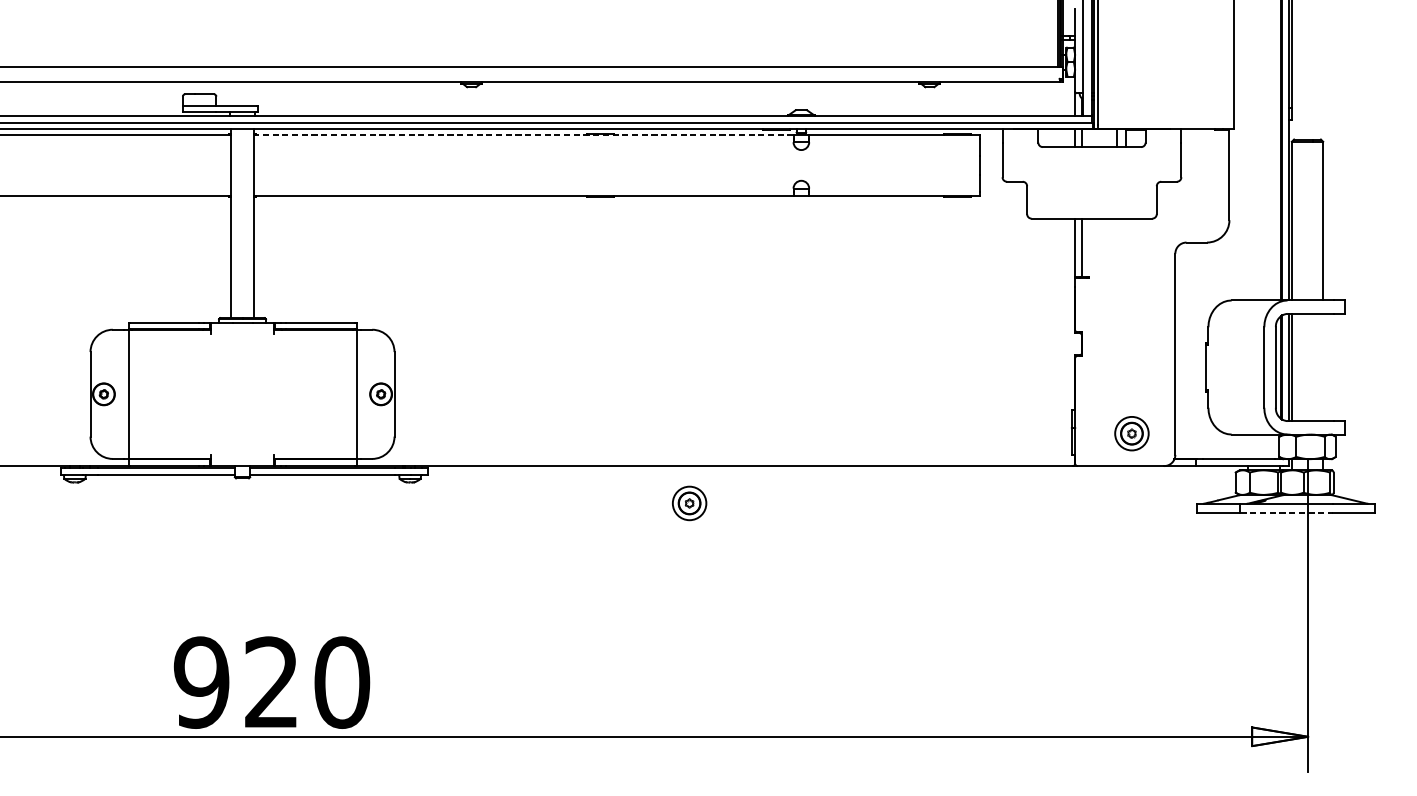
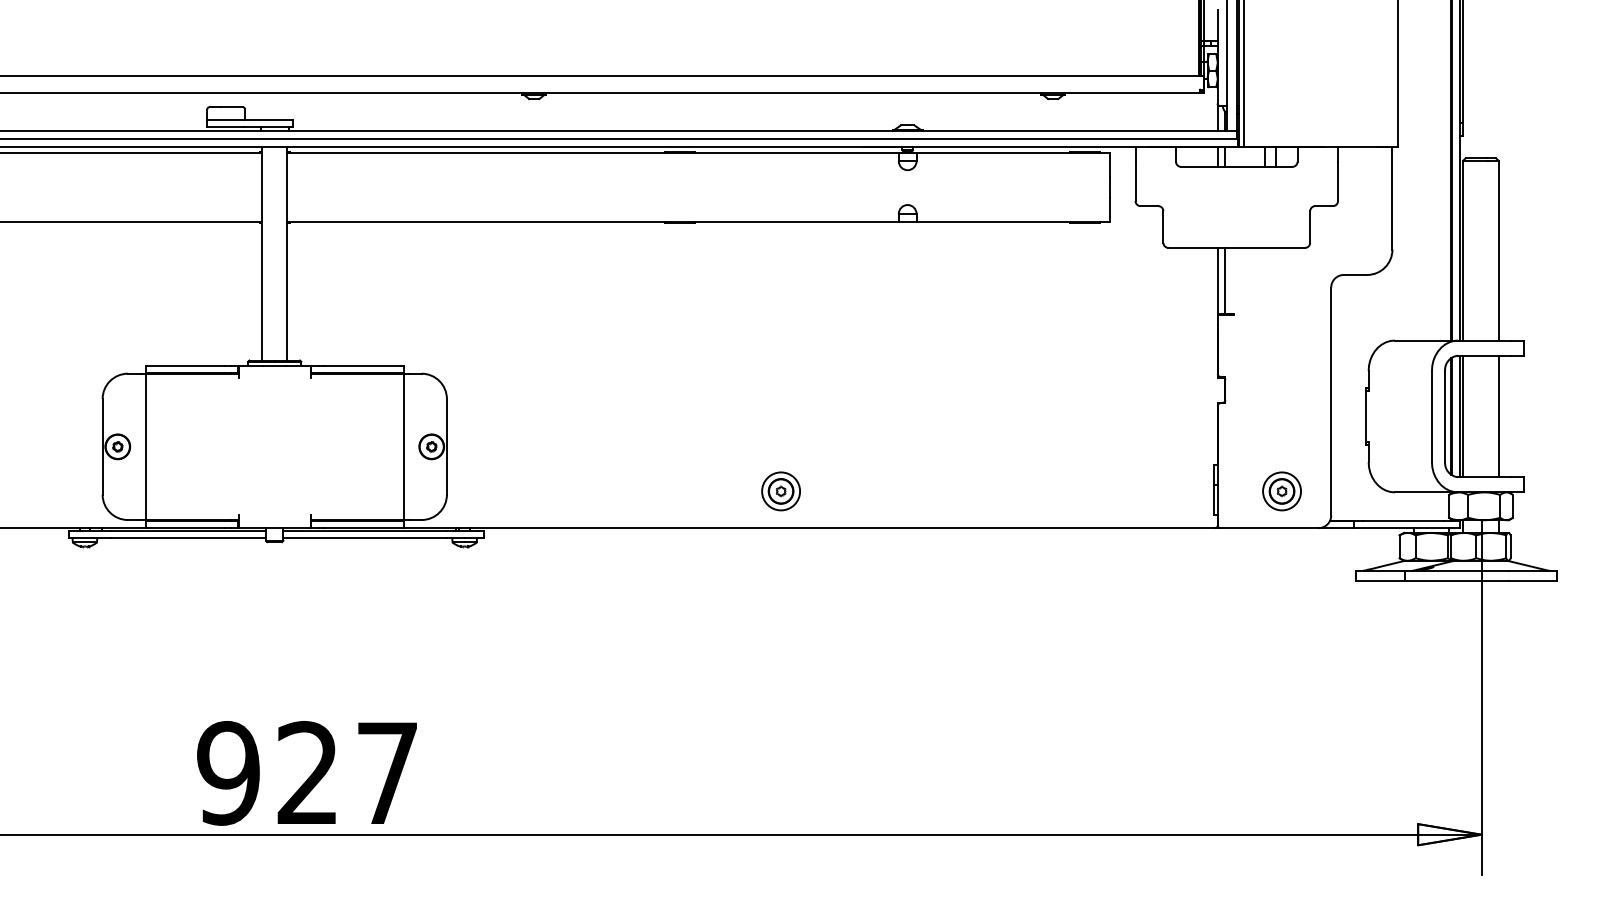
line: (523, 135) -> (593, 153), dashed -> solid
line: (1323, 367) -> (1498, 416), added
part: (689, 503) -> (780, 491), moved
line: (1286, 513) -> (1457, 581), dashed -> solid
text: (342, 682) -> (387, 773), 920 -> 927

